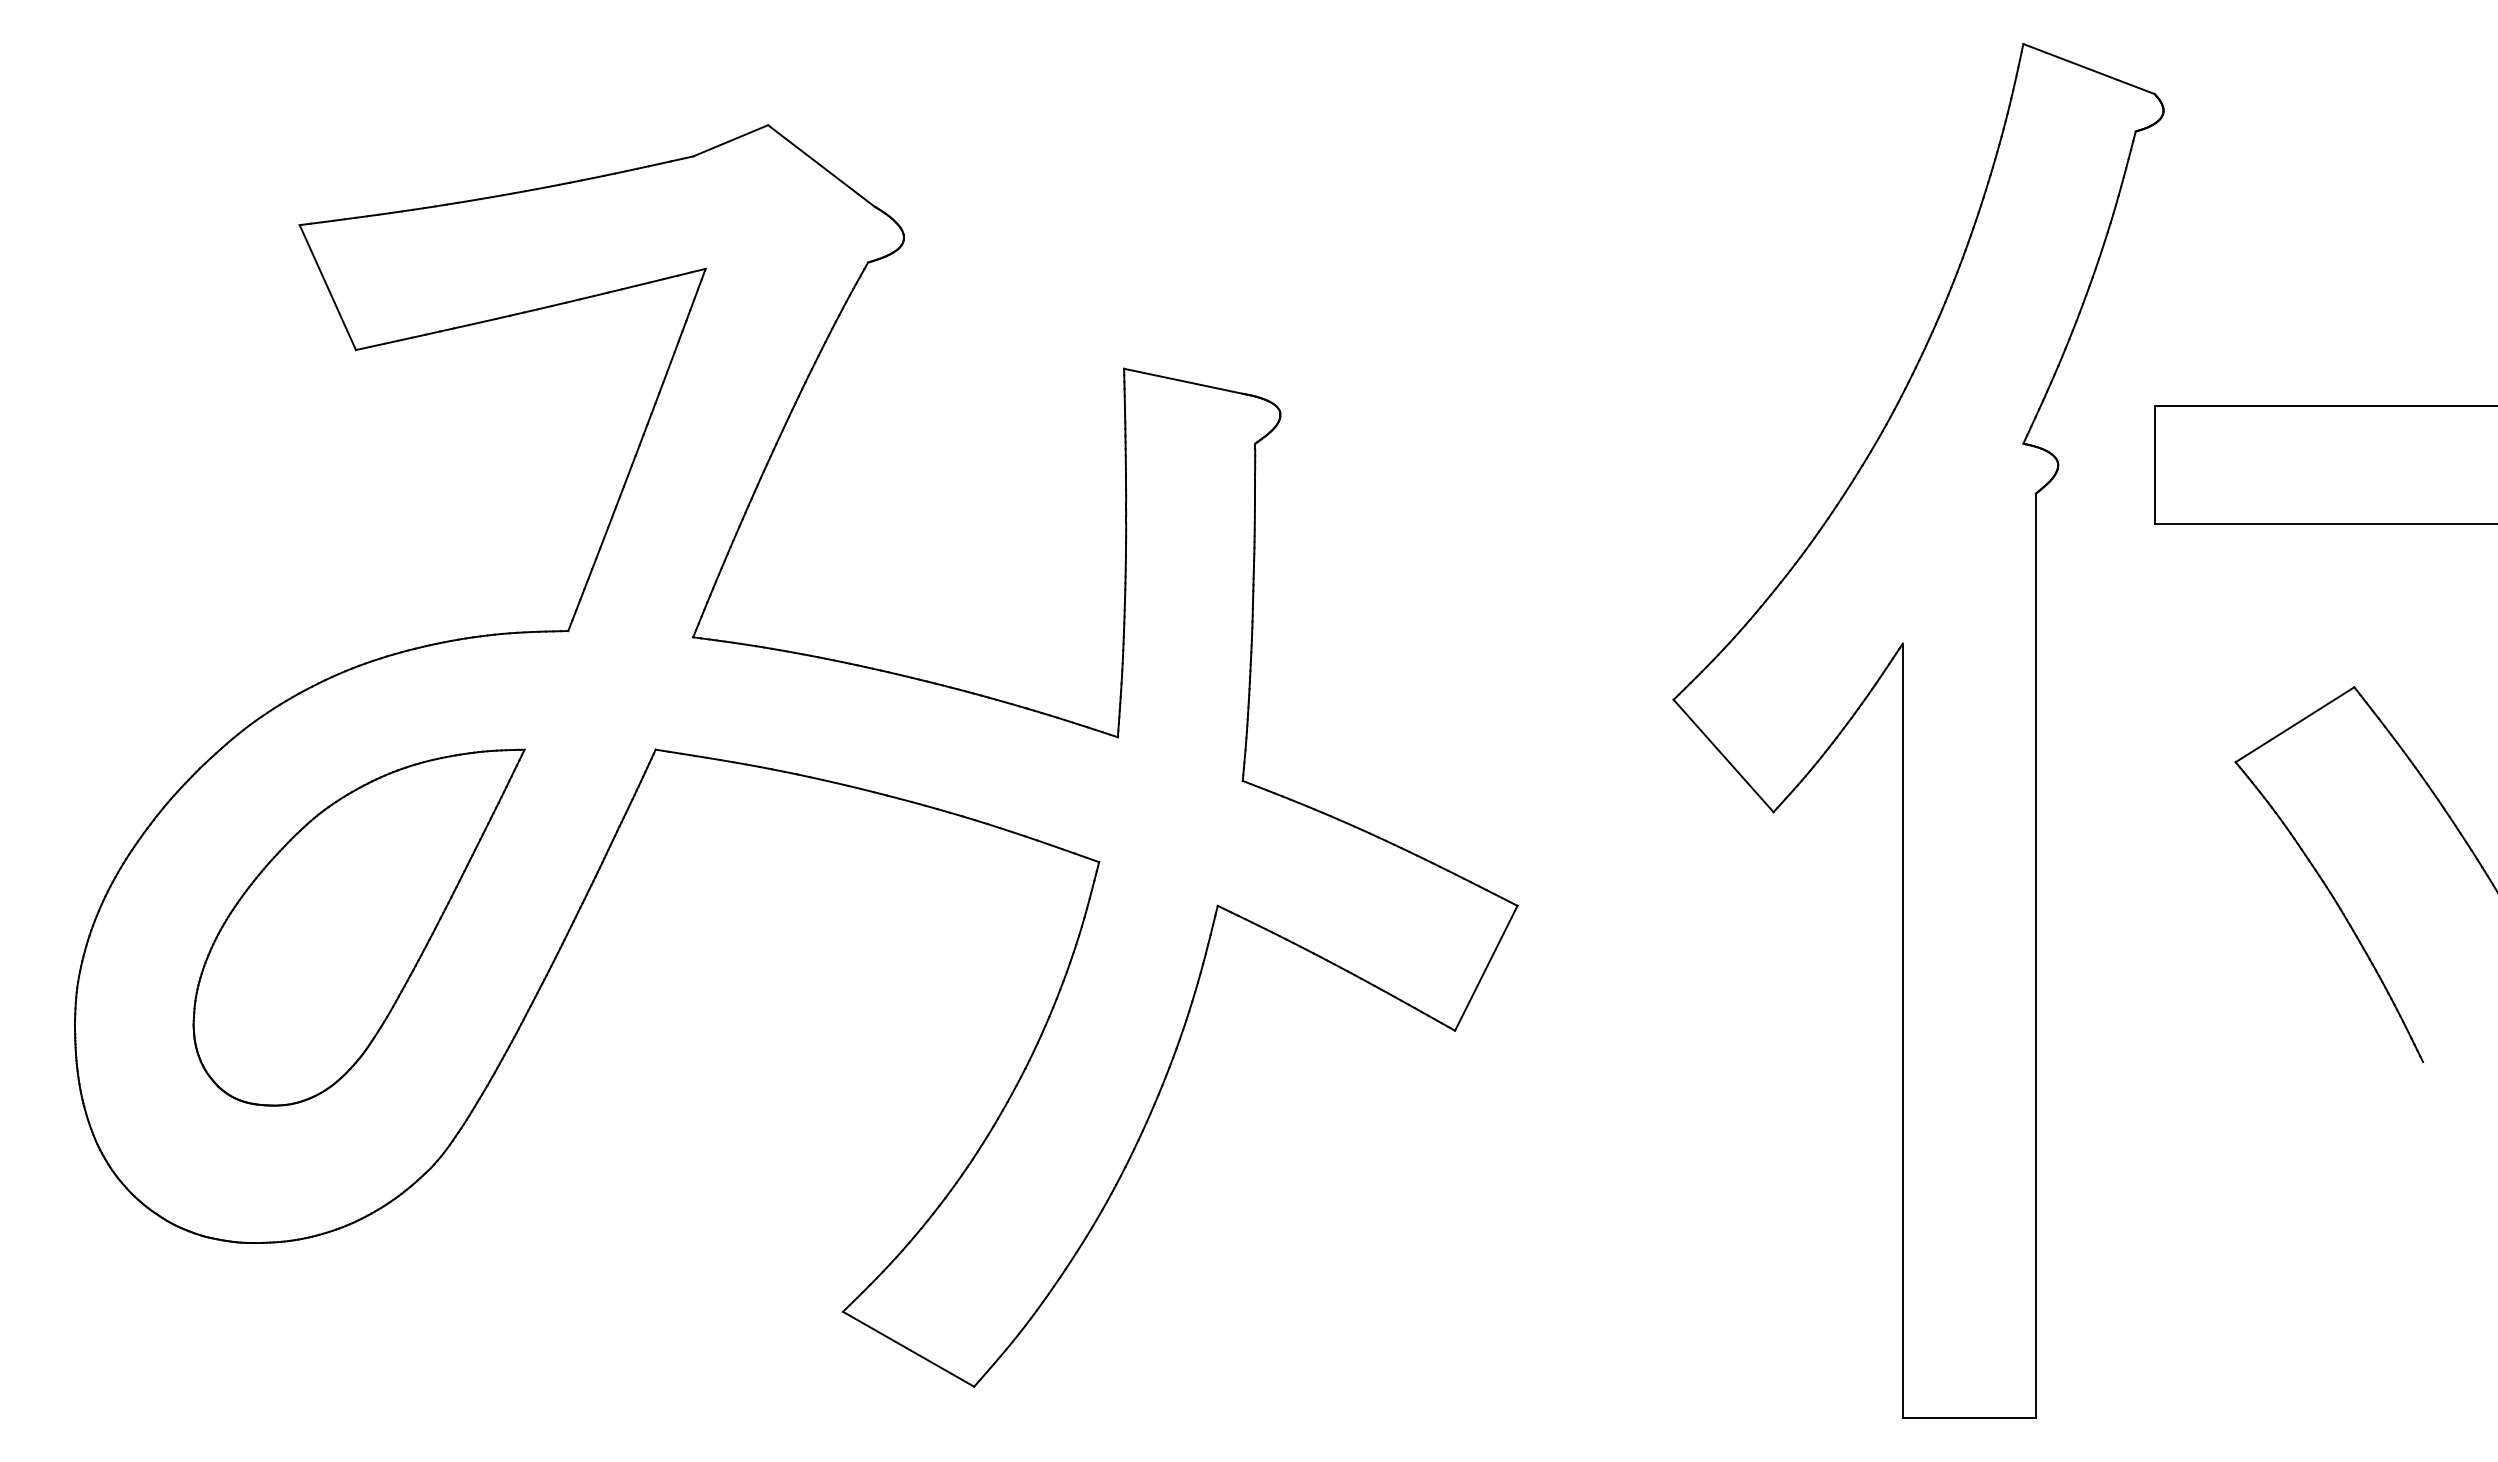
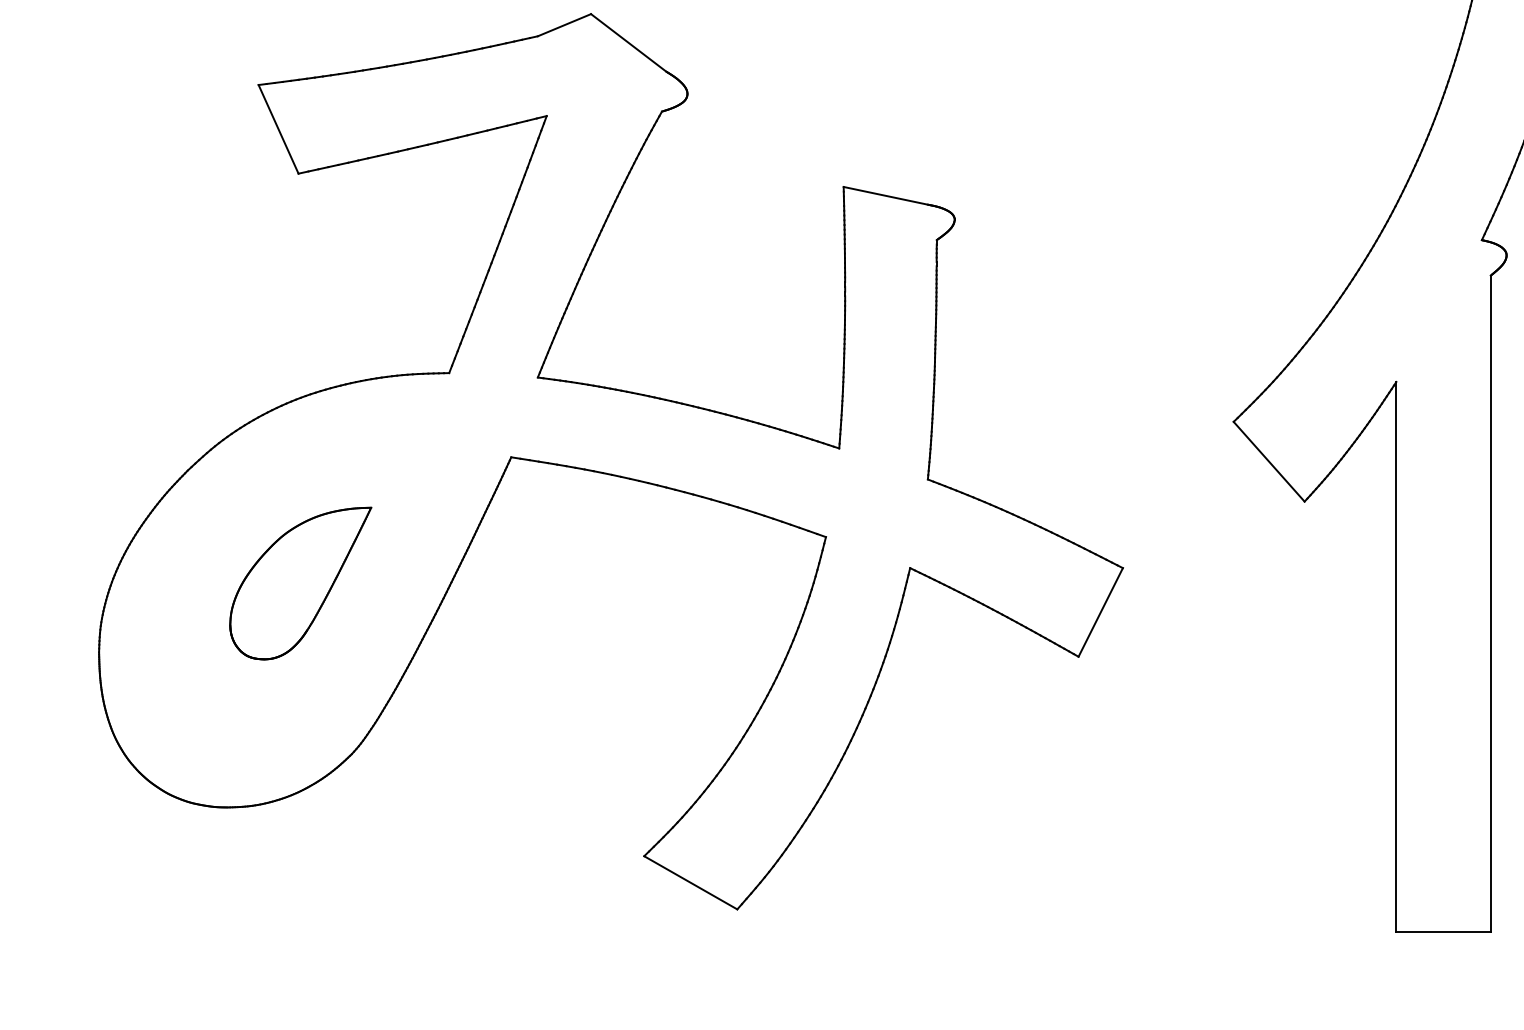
part: (358, 927) -> (300, 583), size x0.6

